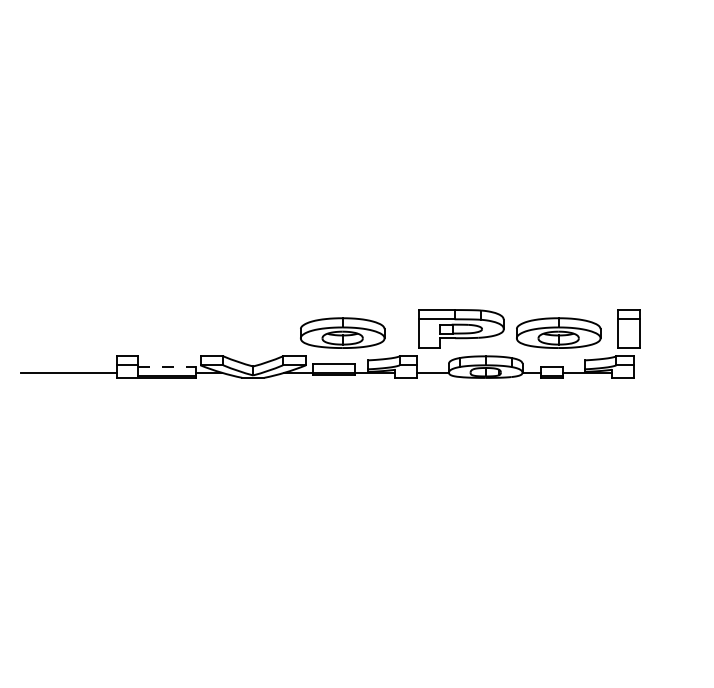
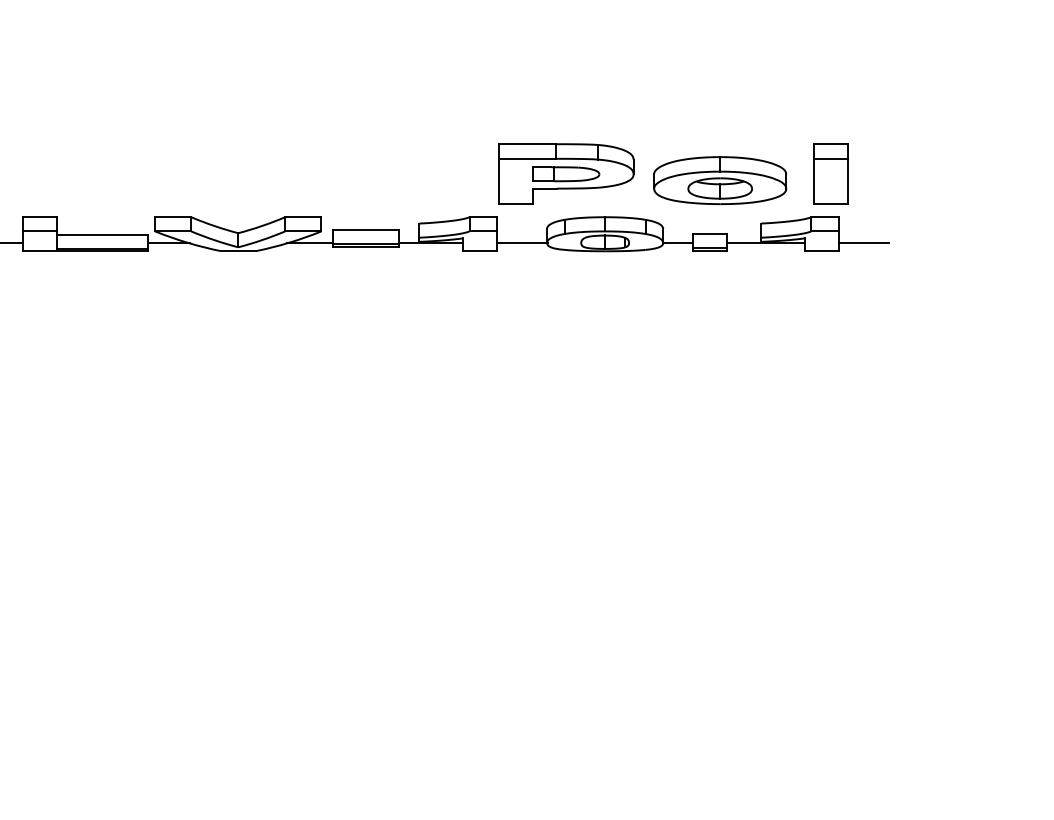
part: (342, 332) -> (379, 179), removed
line: (167, 367) -> (103, 234), dashed -> solid
line: (649, 372) -> (863, 242), added

